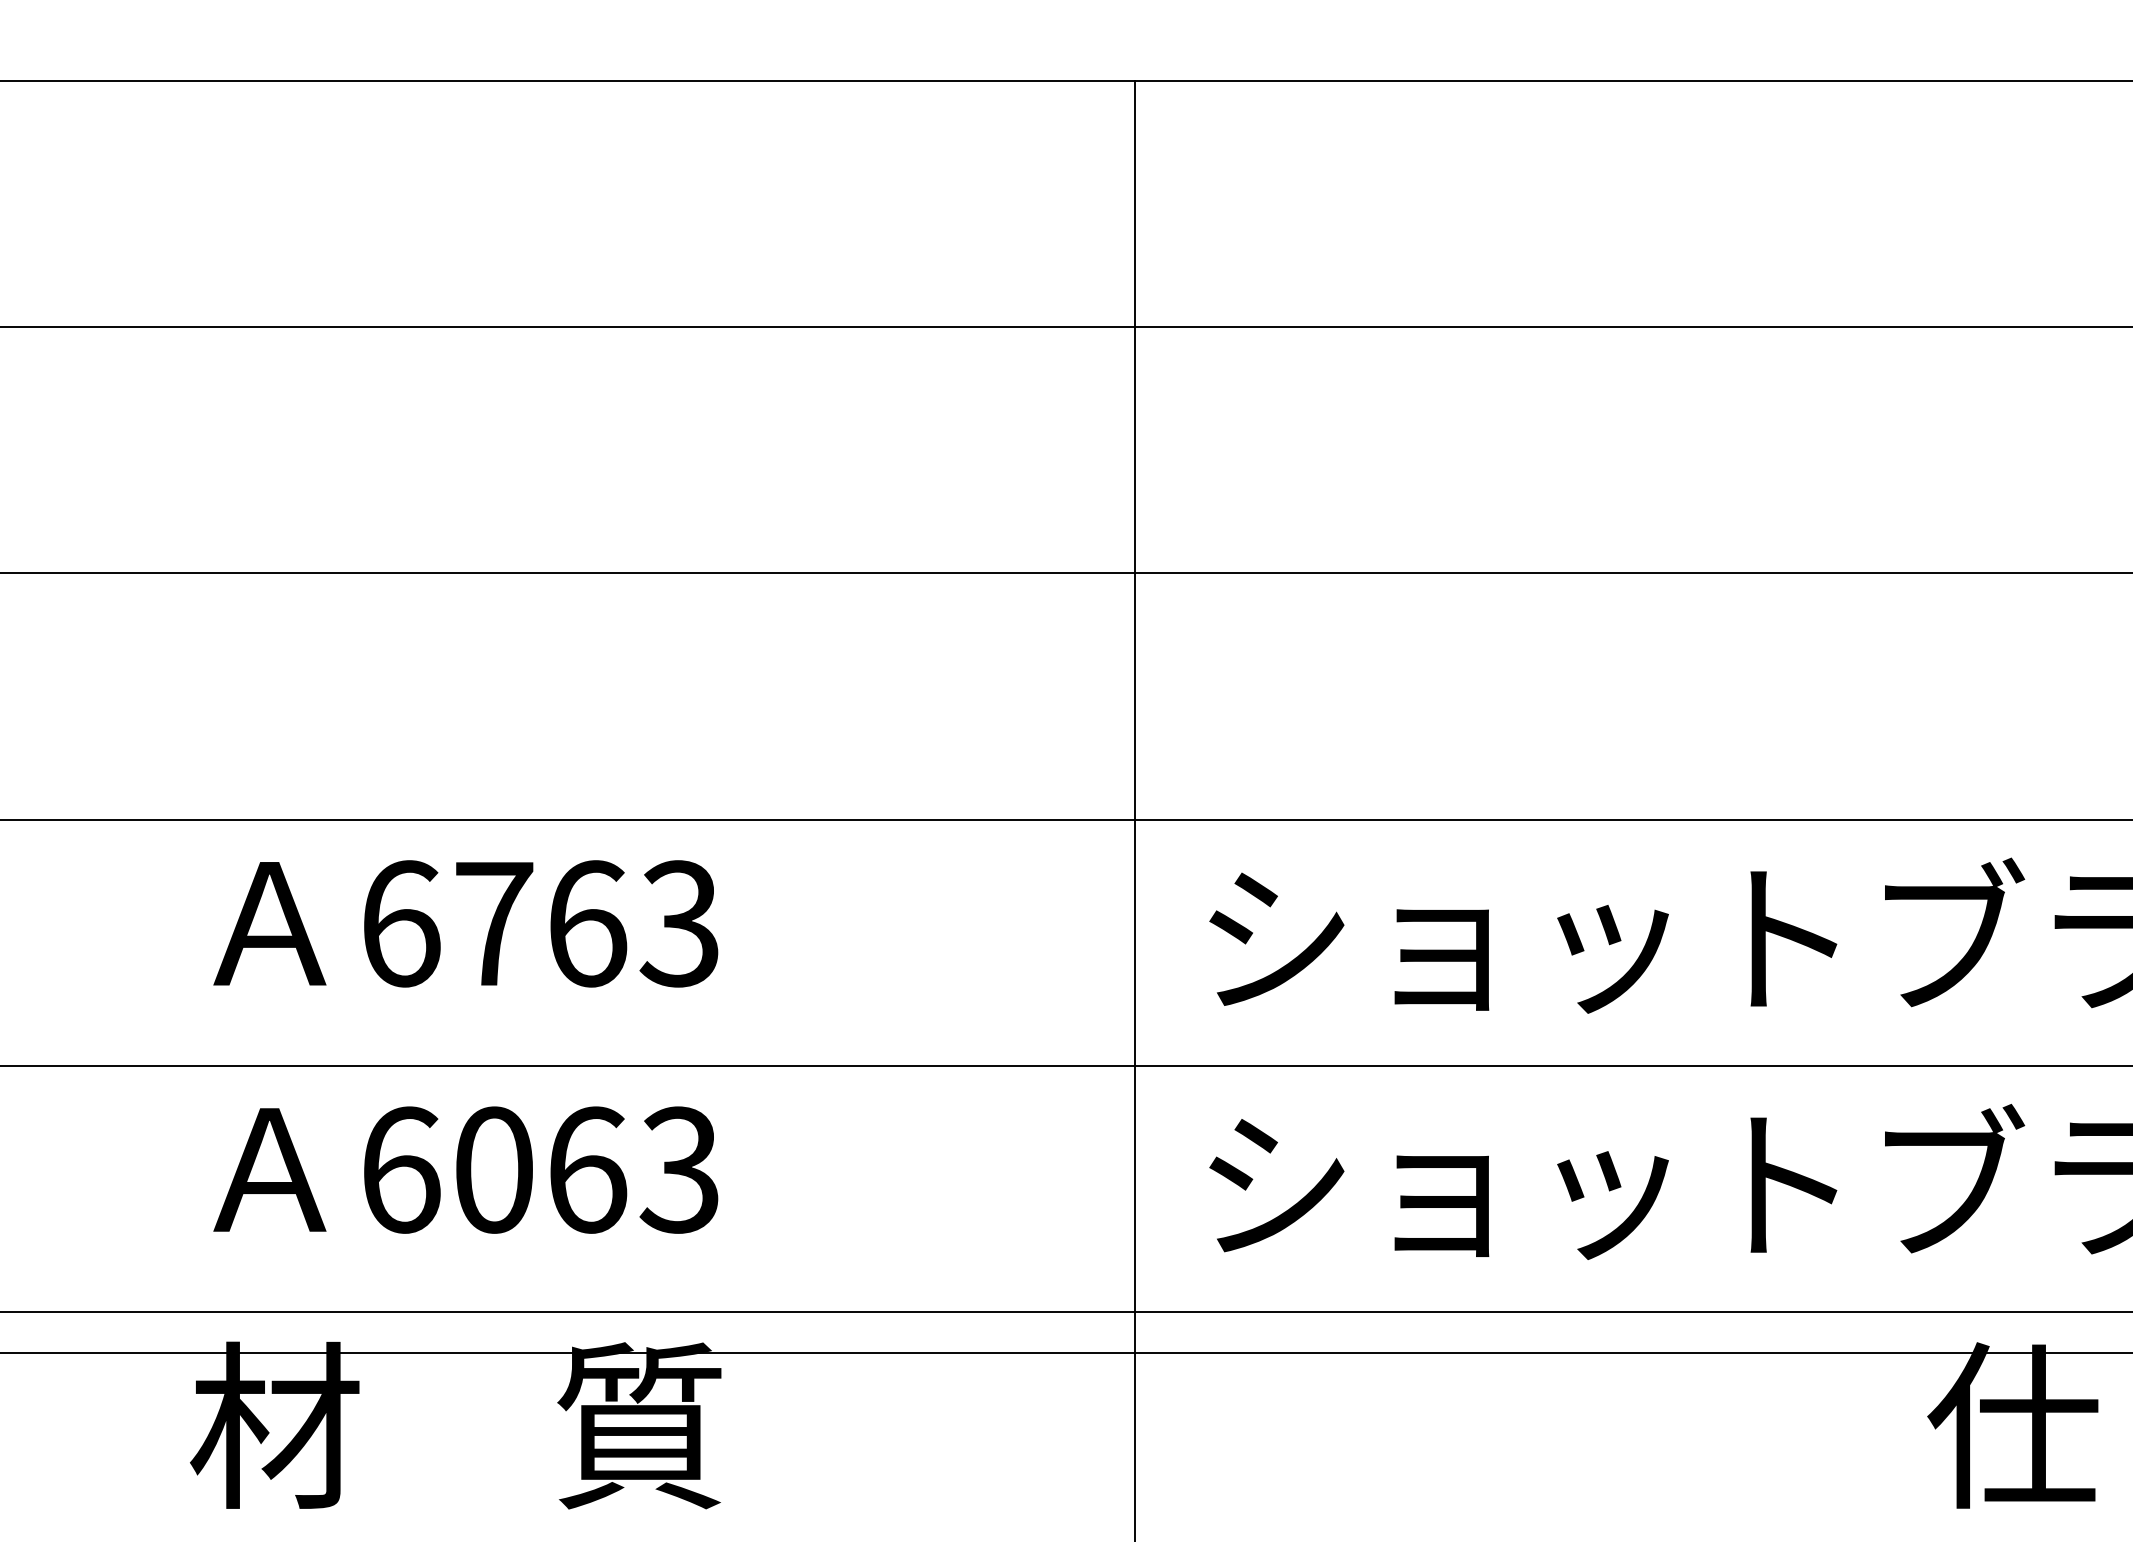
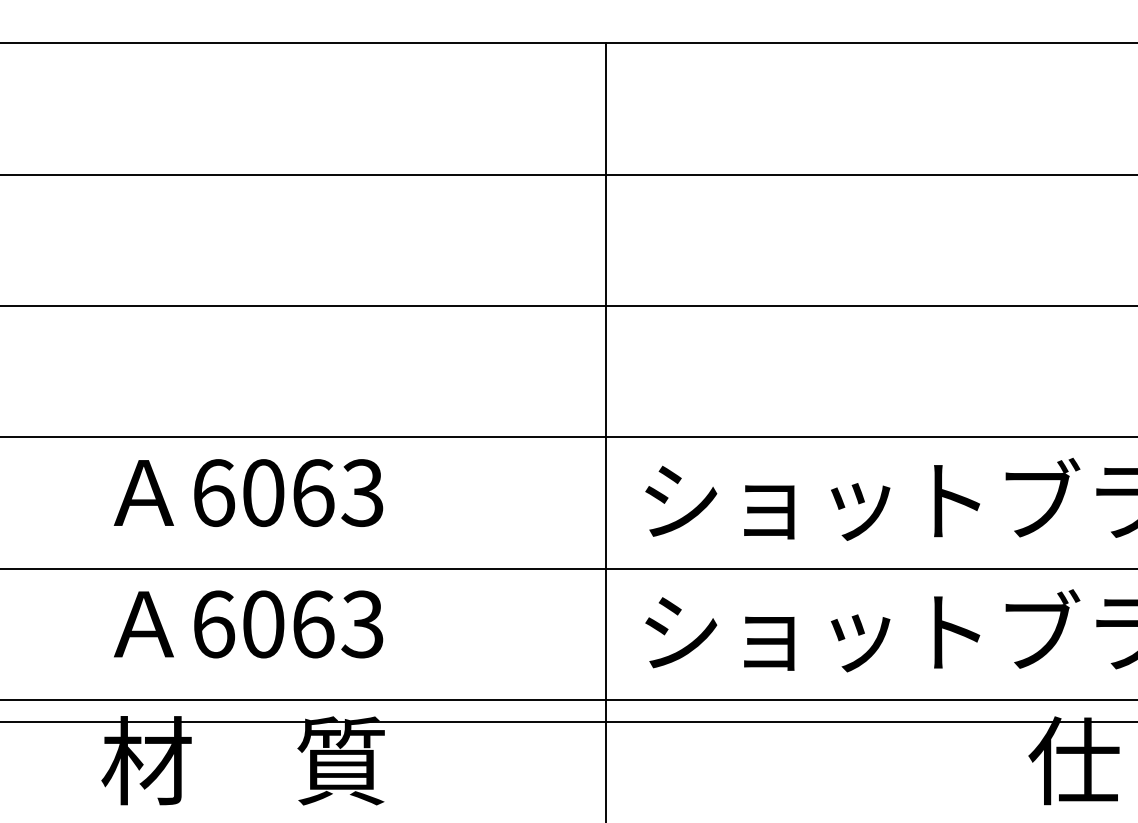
text: (493, 922) -> (263, 492), 6763 -> 6063

